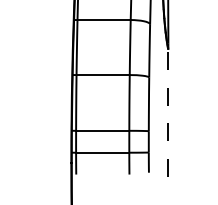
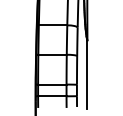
line: (168, 110) -> (87, 73), dashed -> solid

